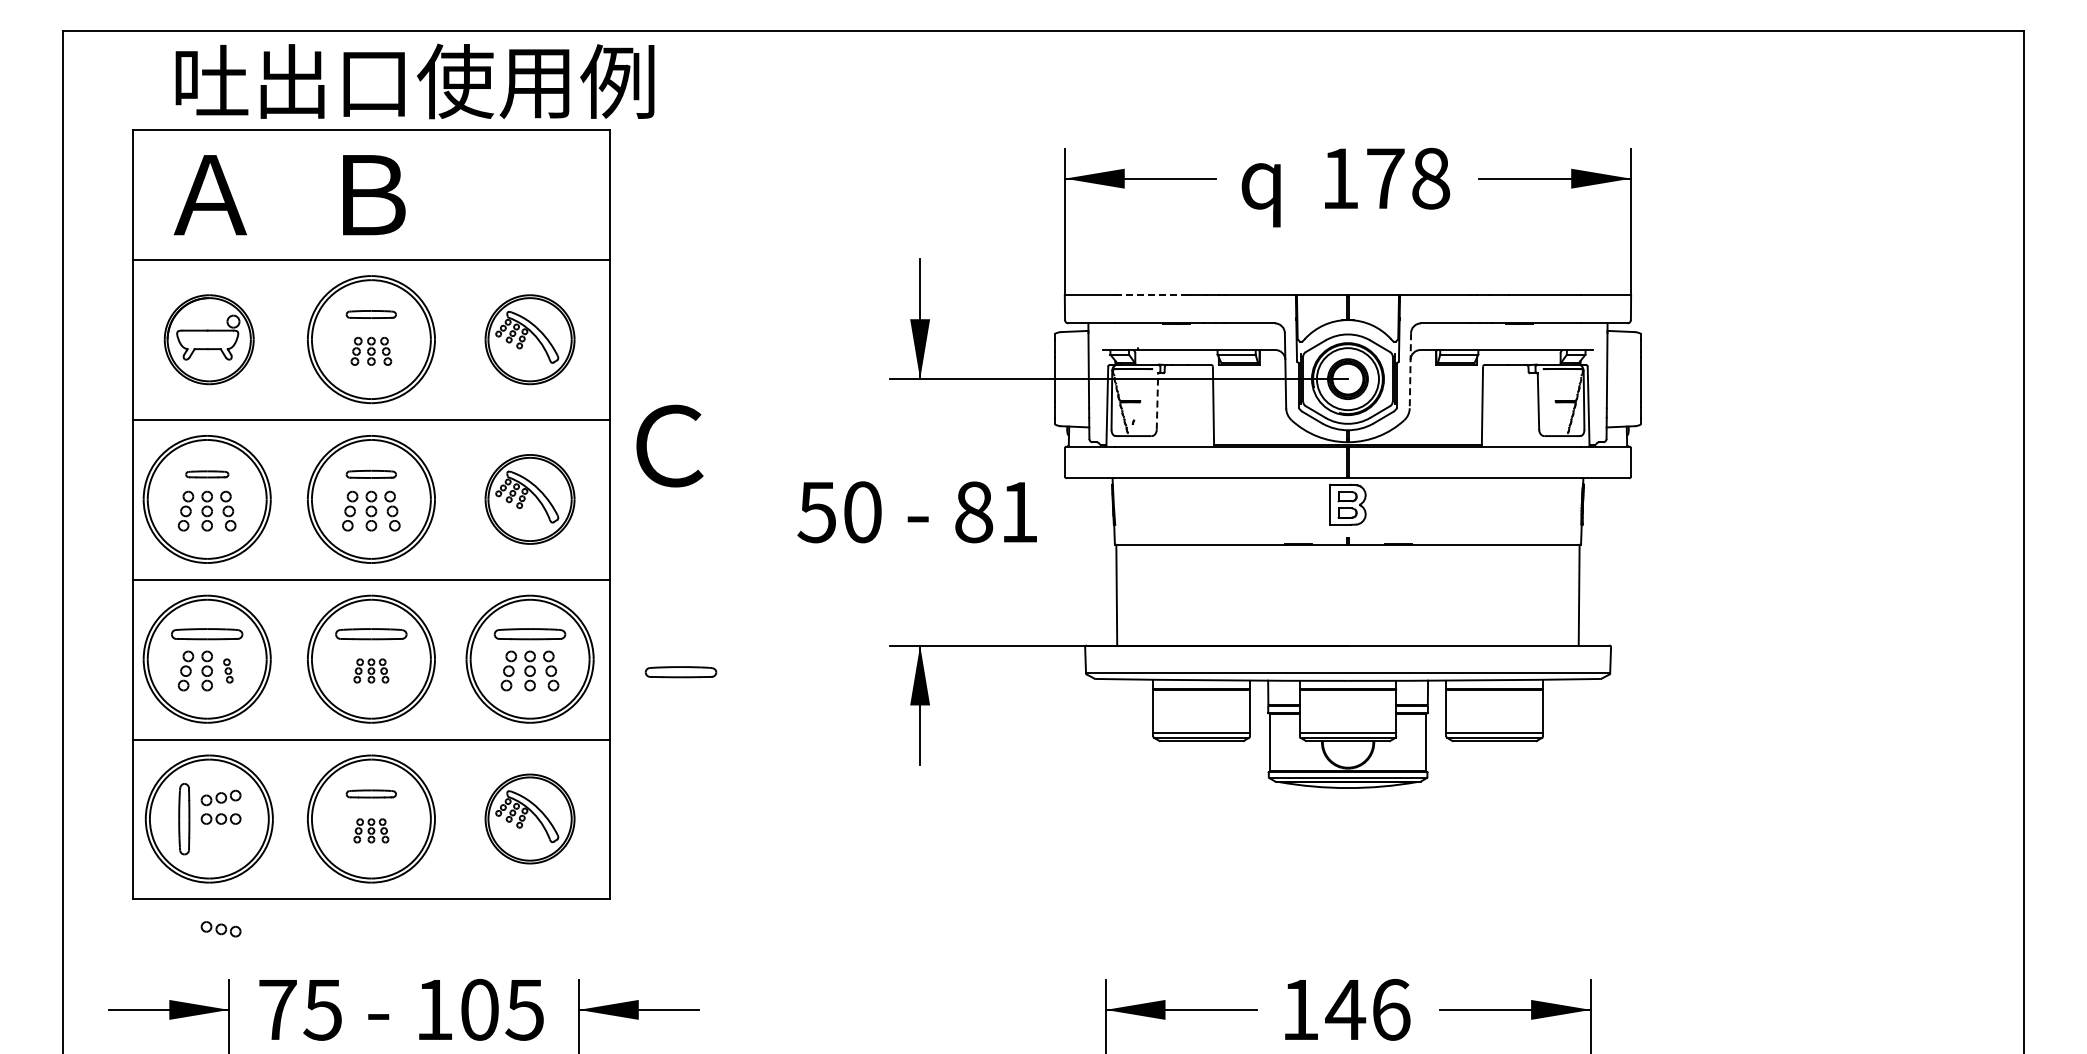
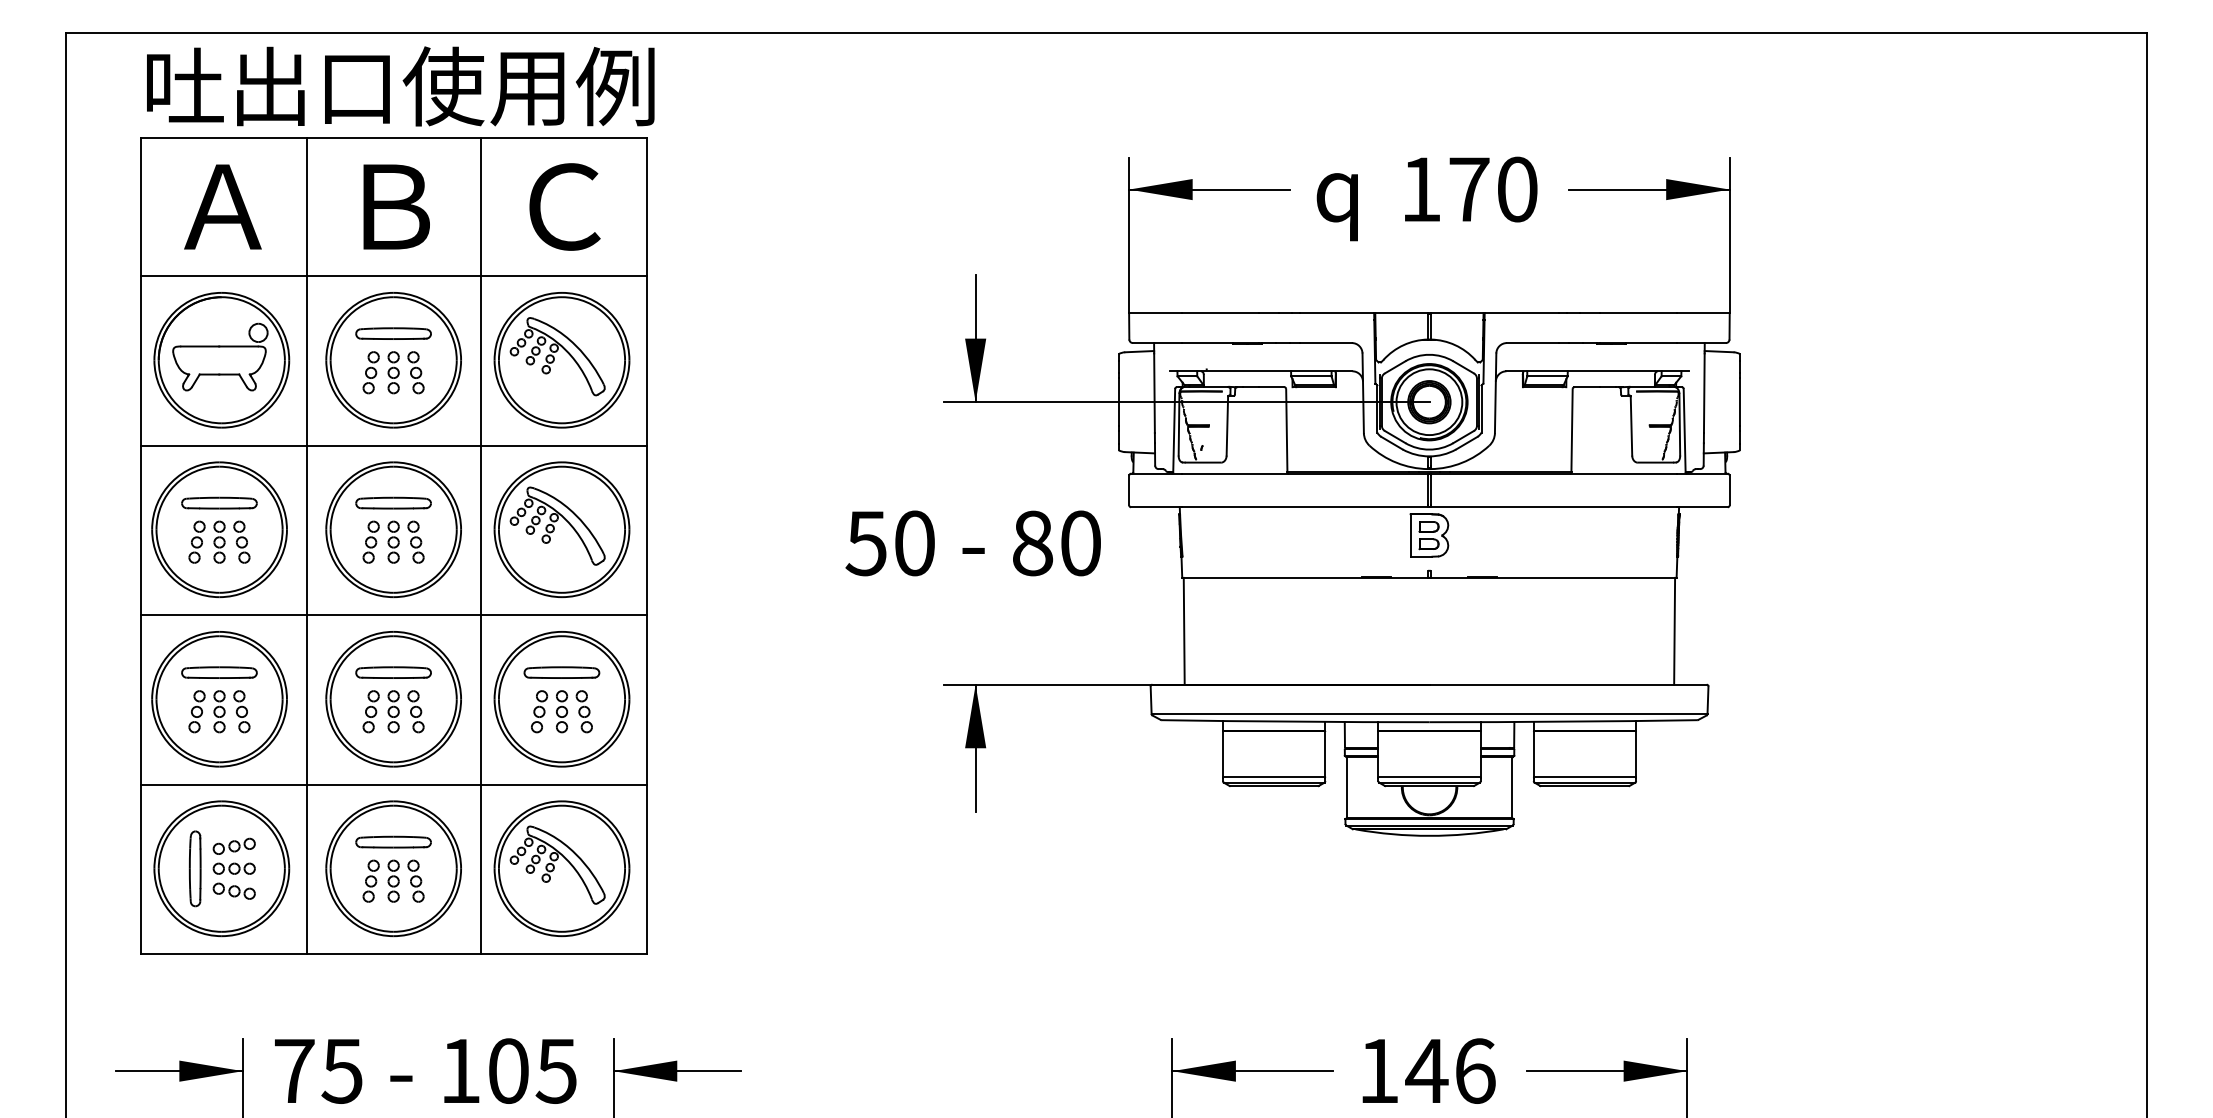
text: (414, 81) -> (400, 86), moved
text: (1431, 178) -> (1518, 189), 178 -> 170
line: (1151, 295) -> (1221, 313), dashed -> solid
part: (371, 314) -> (393, 333), size x1.43
part: (208, 339) -> (220, 360), size x1.43
part: (529, 339) -> (561, 360), size x1.43
part: (371, 351) -> (393, 372), size x1.43
line: (1410, 370) -> (1495, 393), dashed -> solid
line: (1157, 401) -> (1227, 425), dashed -> solid
text: (669, 445) -> (564, 206), moved
part: (207, 474) -> (219, 503), size x1.67
part: (371, 474) -> (393, 503), size x1.43
part: (529, 499) -> (561, 529), size x1.43
text: (1019, 512) -> (1081, 543), 81 -> 80
line: (289, 514) -> (306, 545), added
line: (453, 514) -> (480, 545), added
part: (228, 670) -> (242, 711), size x1.67
part: (371, 670) -> (393, 711), size x1.67
part: (680, 672) -> (721, 713), removed
part: (371, 793) -> (393, 841), size x1.43
part: (529, 818) -> (561, 868), size x1.43
part: (371, 830) -> (393, 880), size x1.67
part: (220, 929) -> (233, 891), moved

